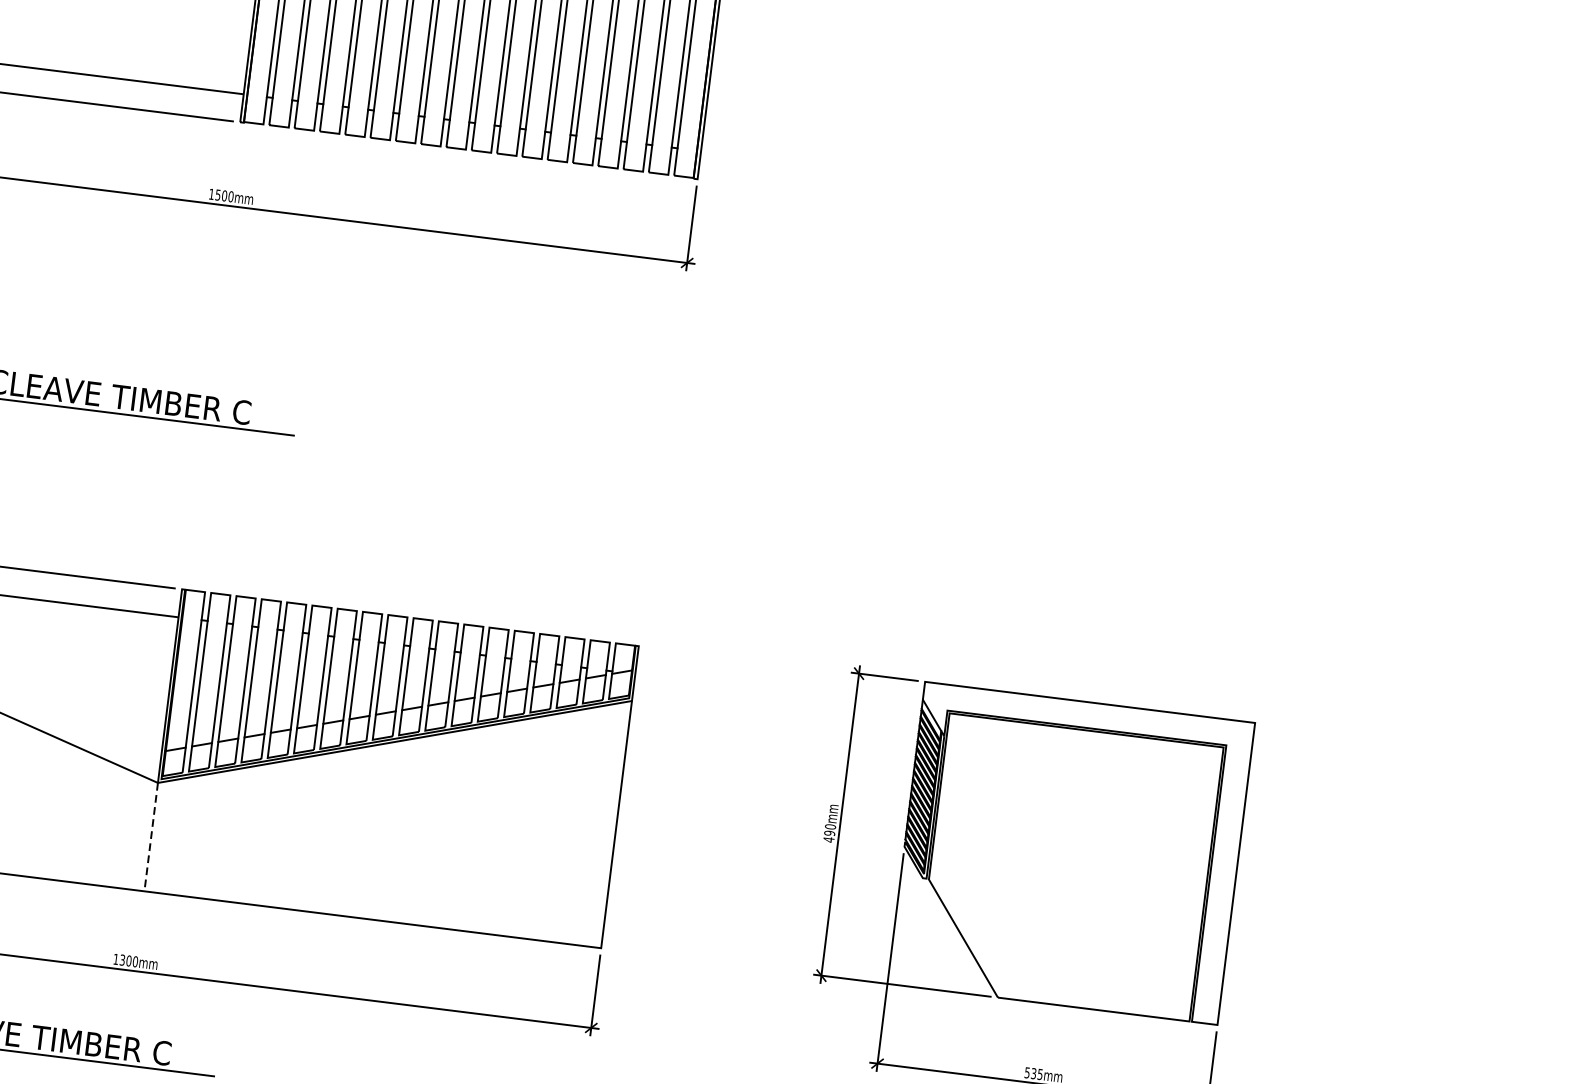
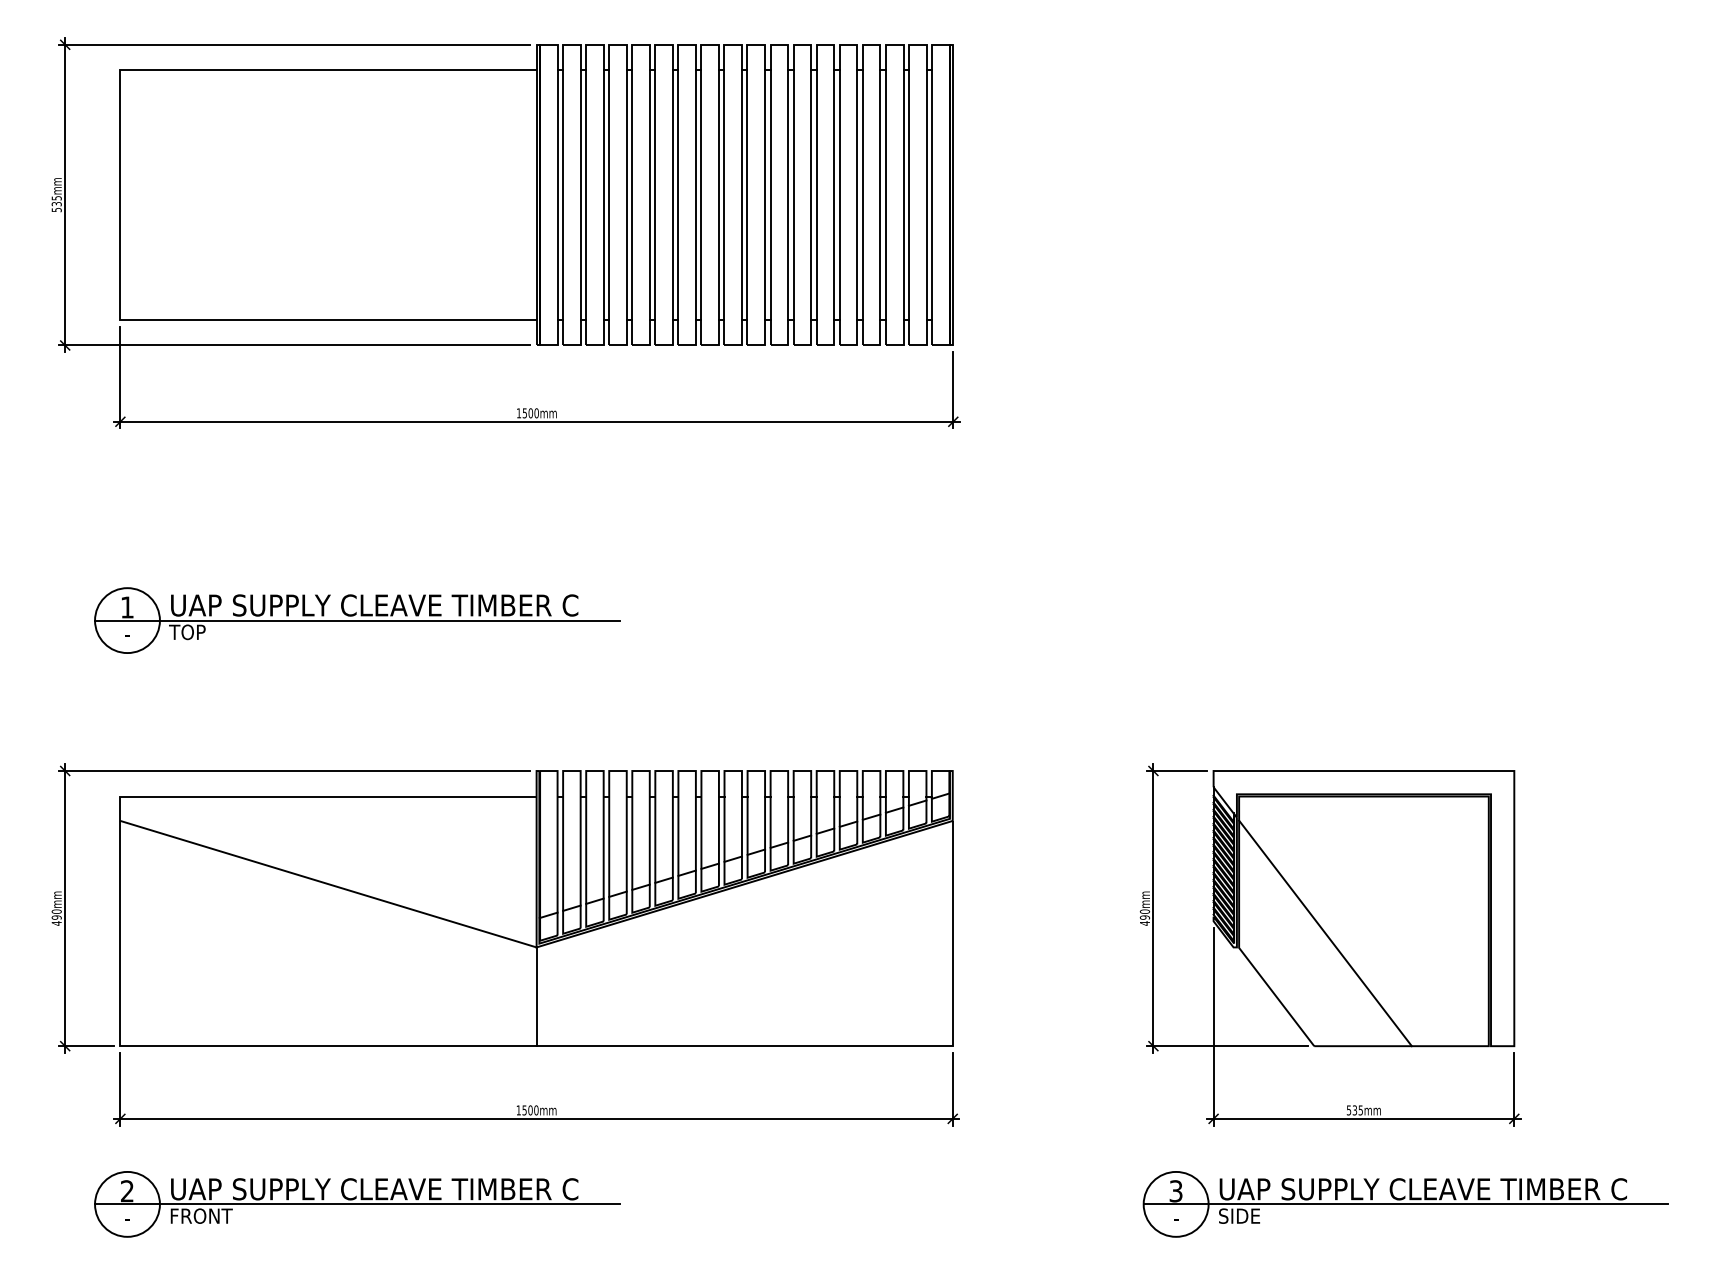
line: (151, 837) -> (536, 997), dashed -> solid
line: (1025, 875) -> (1325, 933), added
text: (122, 959) -> (524, 1109), 1300mm -> 1500mm

